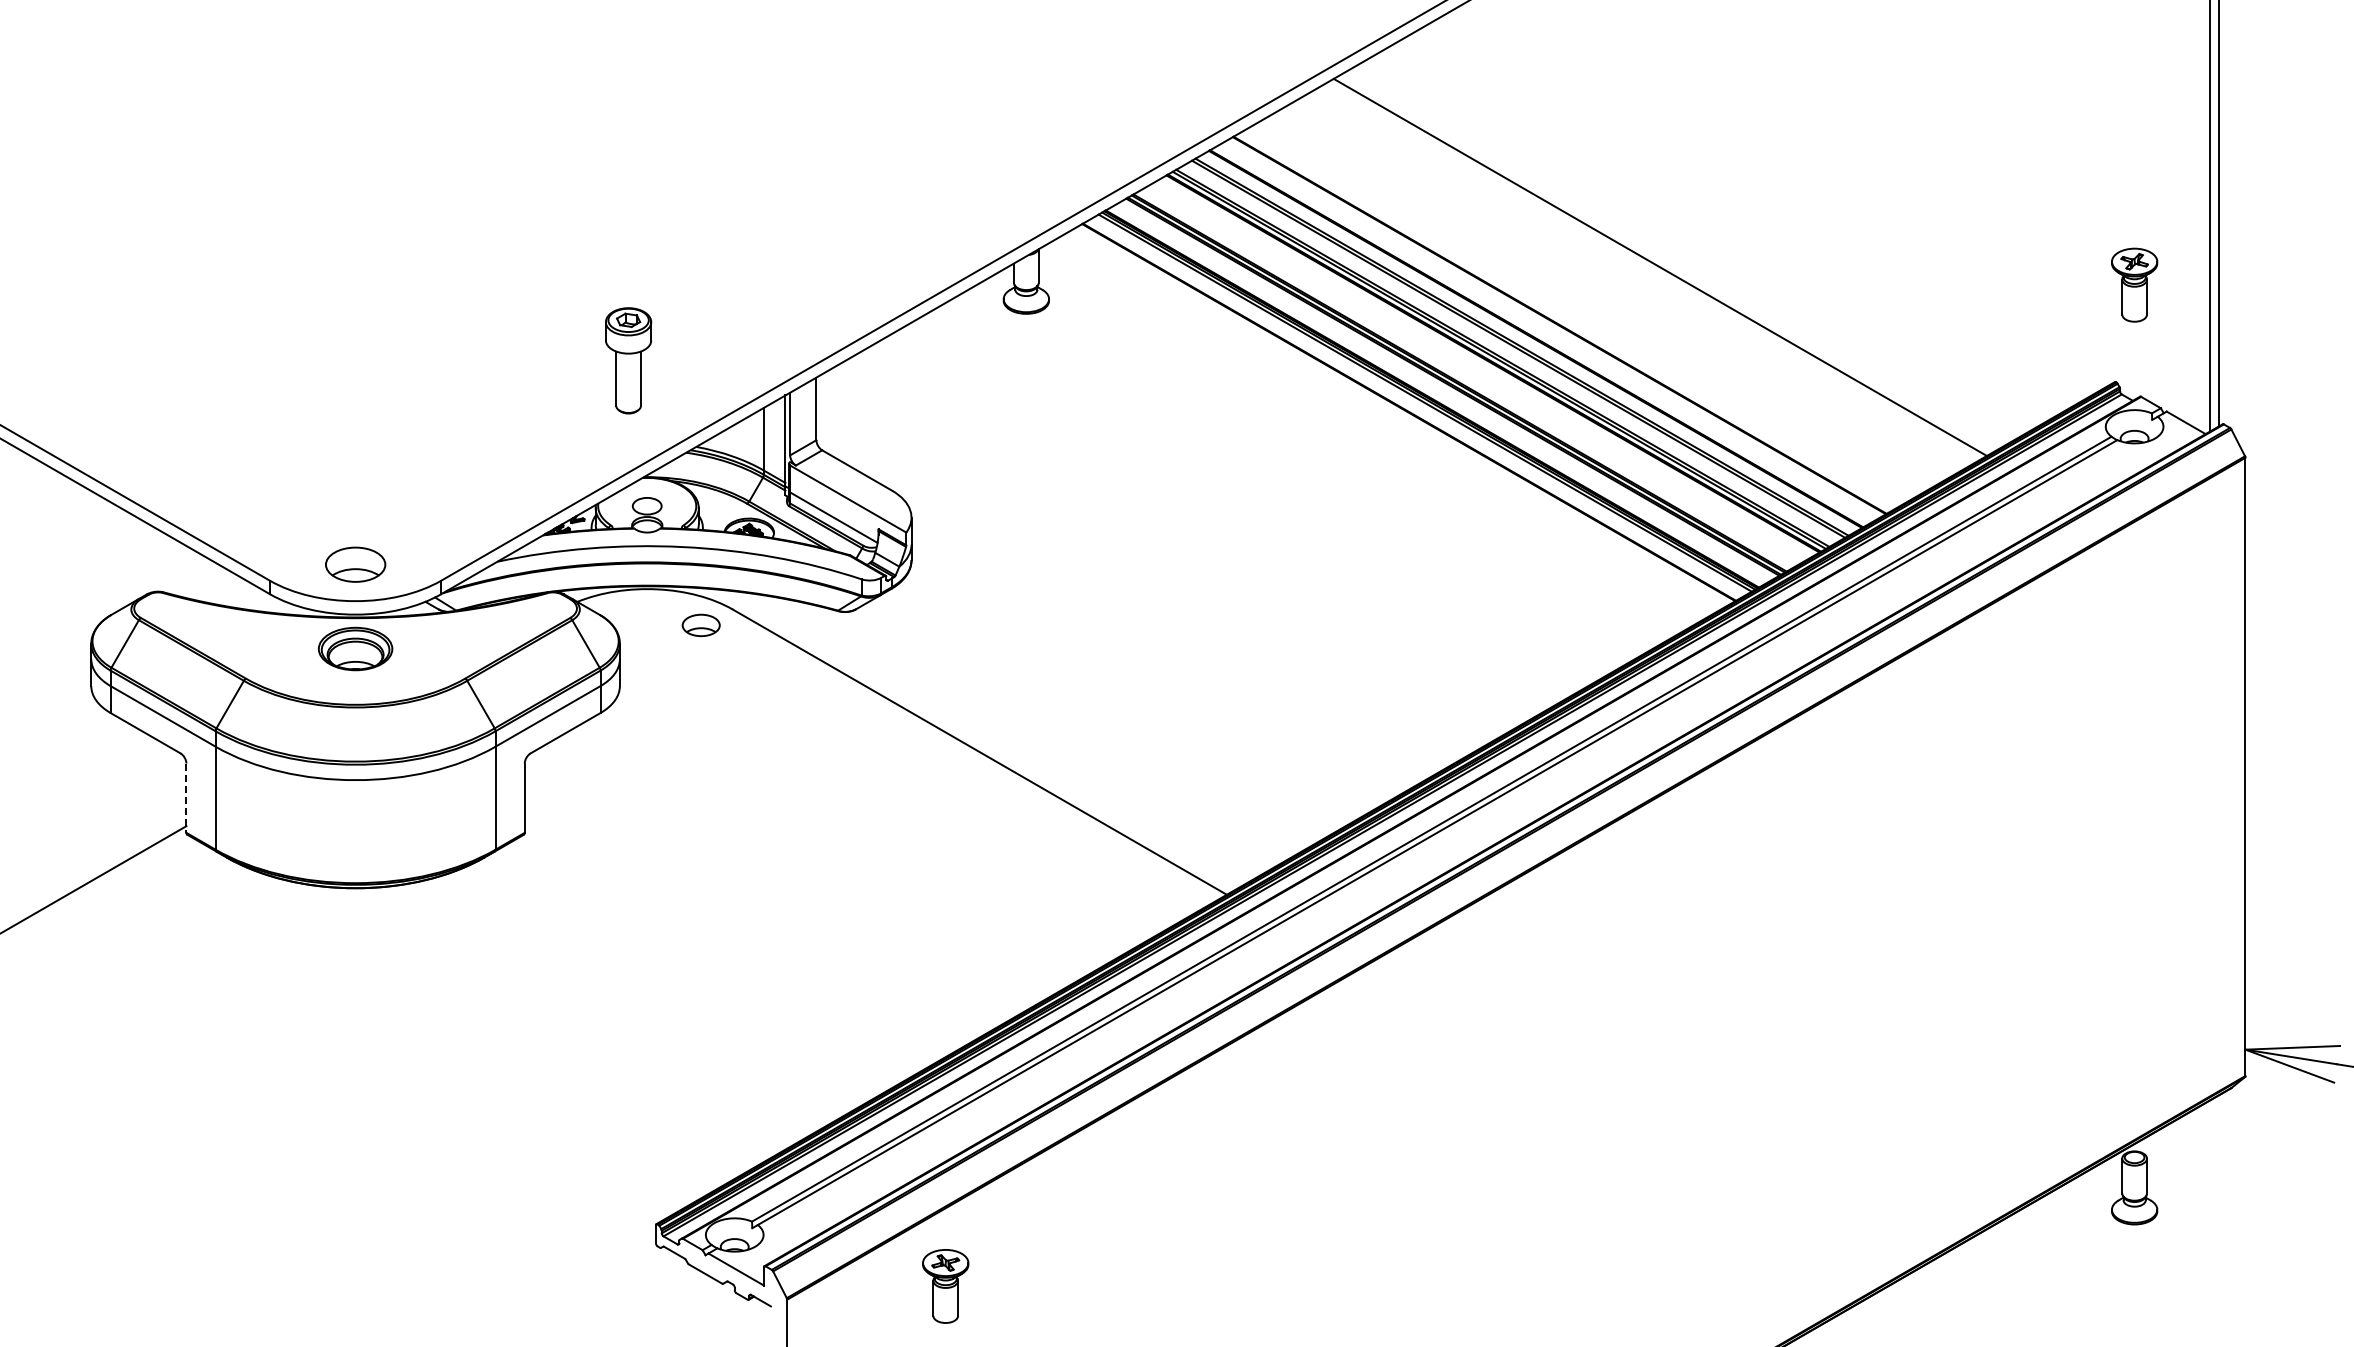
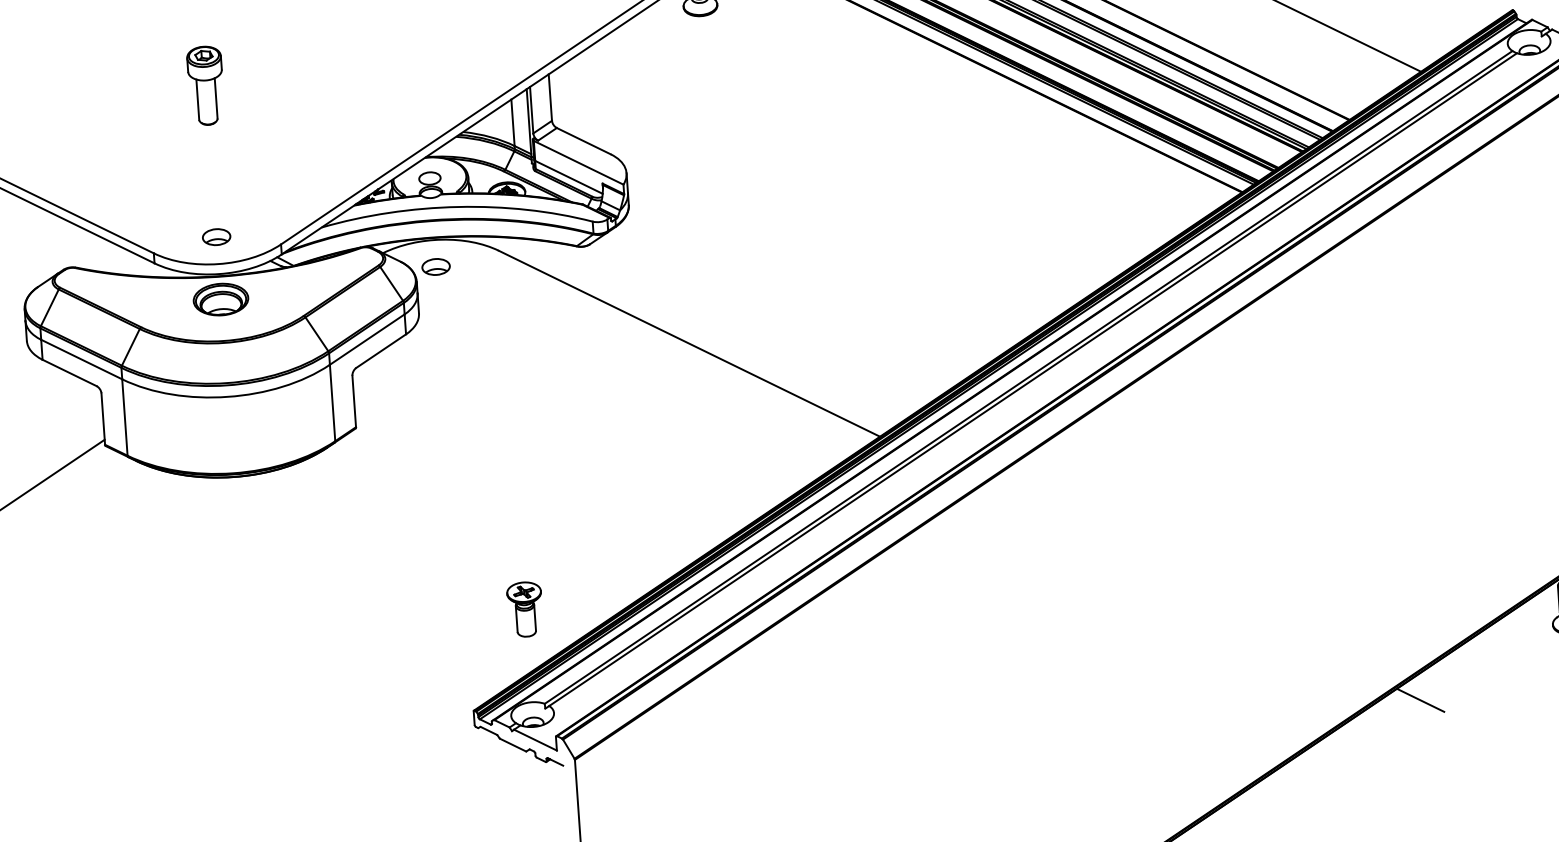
part: (628, 360) -> (205, 85), moved
part: (355, 564) -> (216, 236), size x0.62
part: (700, 625) -> (435, 267), moved
line: (186, 798) -> (103, 419), dashed -> solid
part: (945, 1286) -> (525, 609), moved
line: (1926, 1298) -> (1419, 699), added

